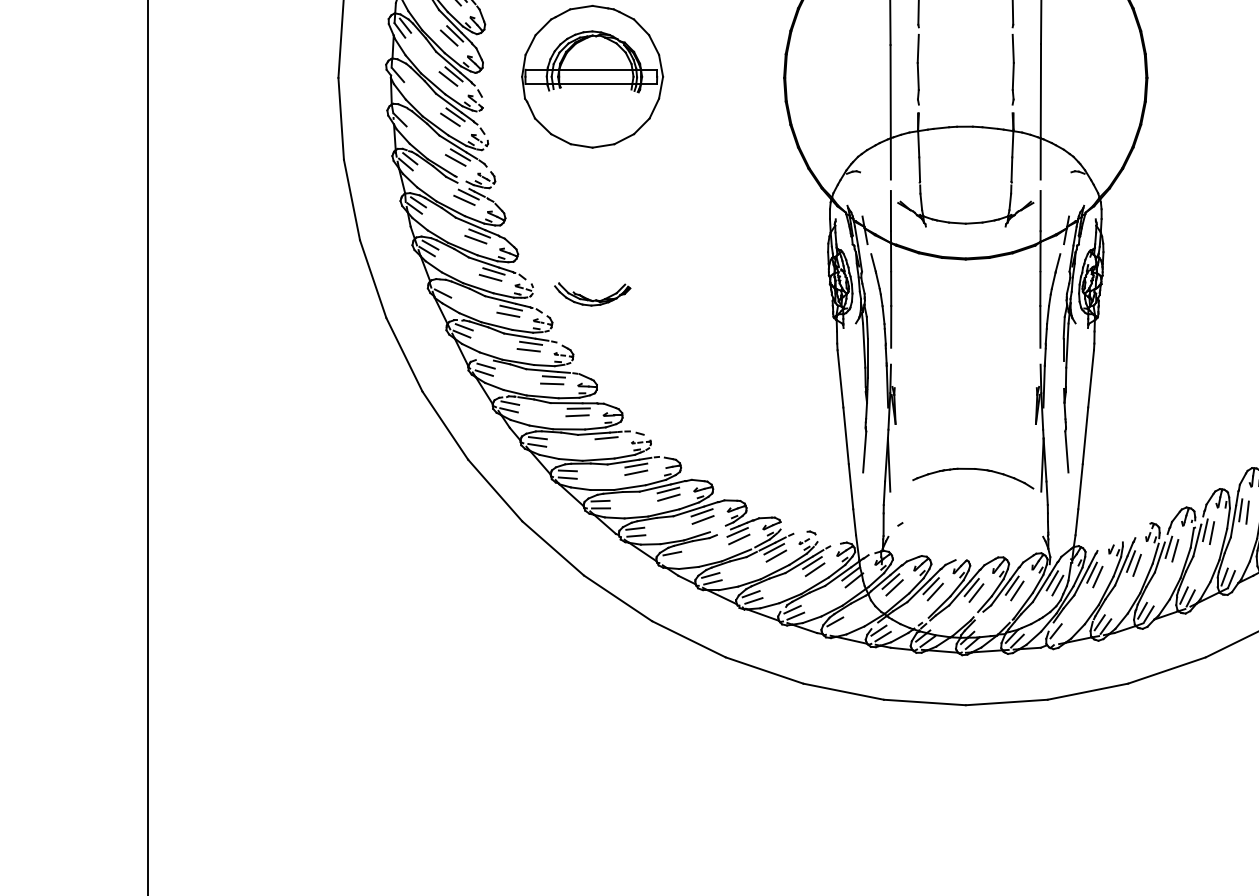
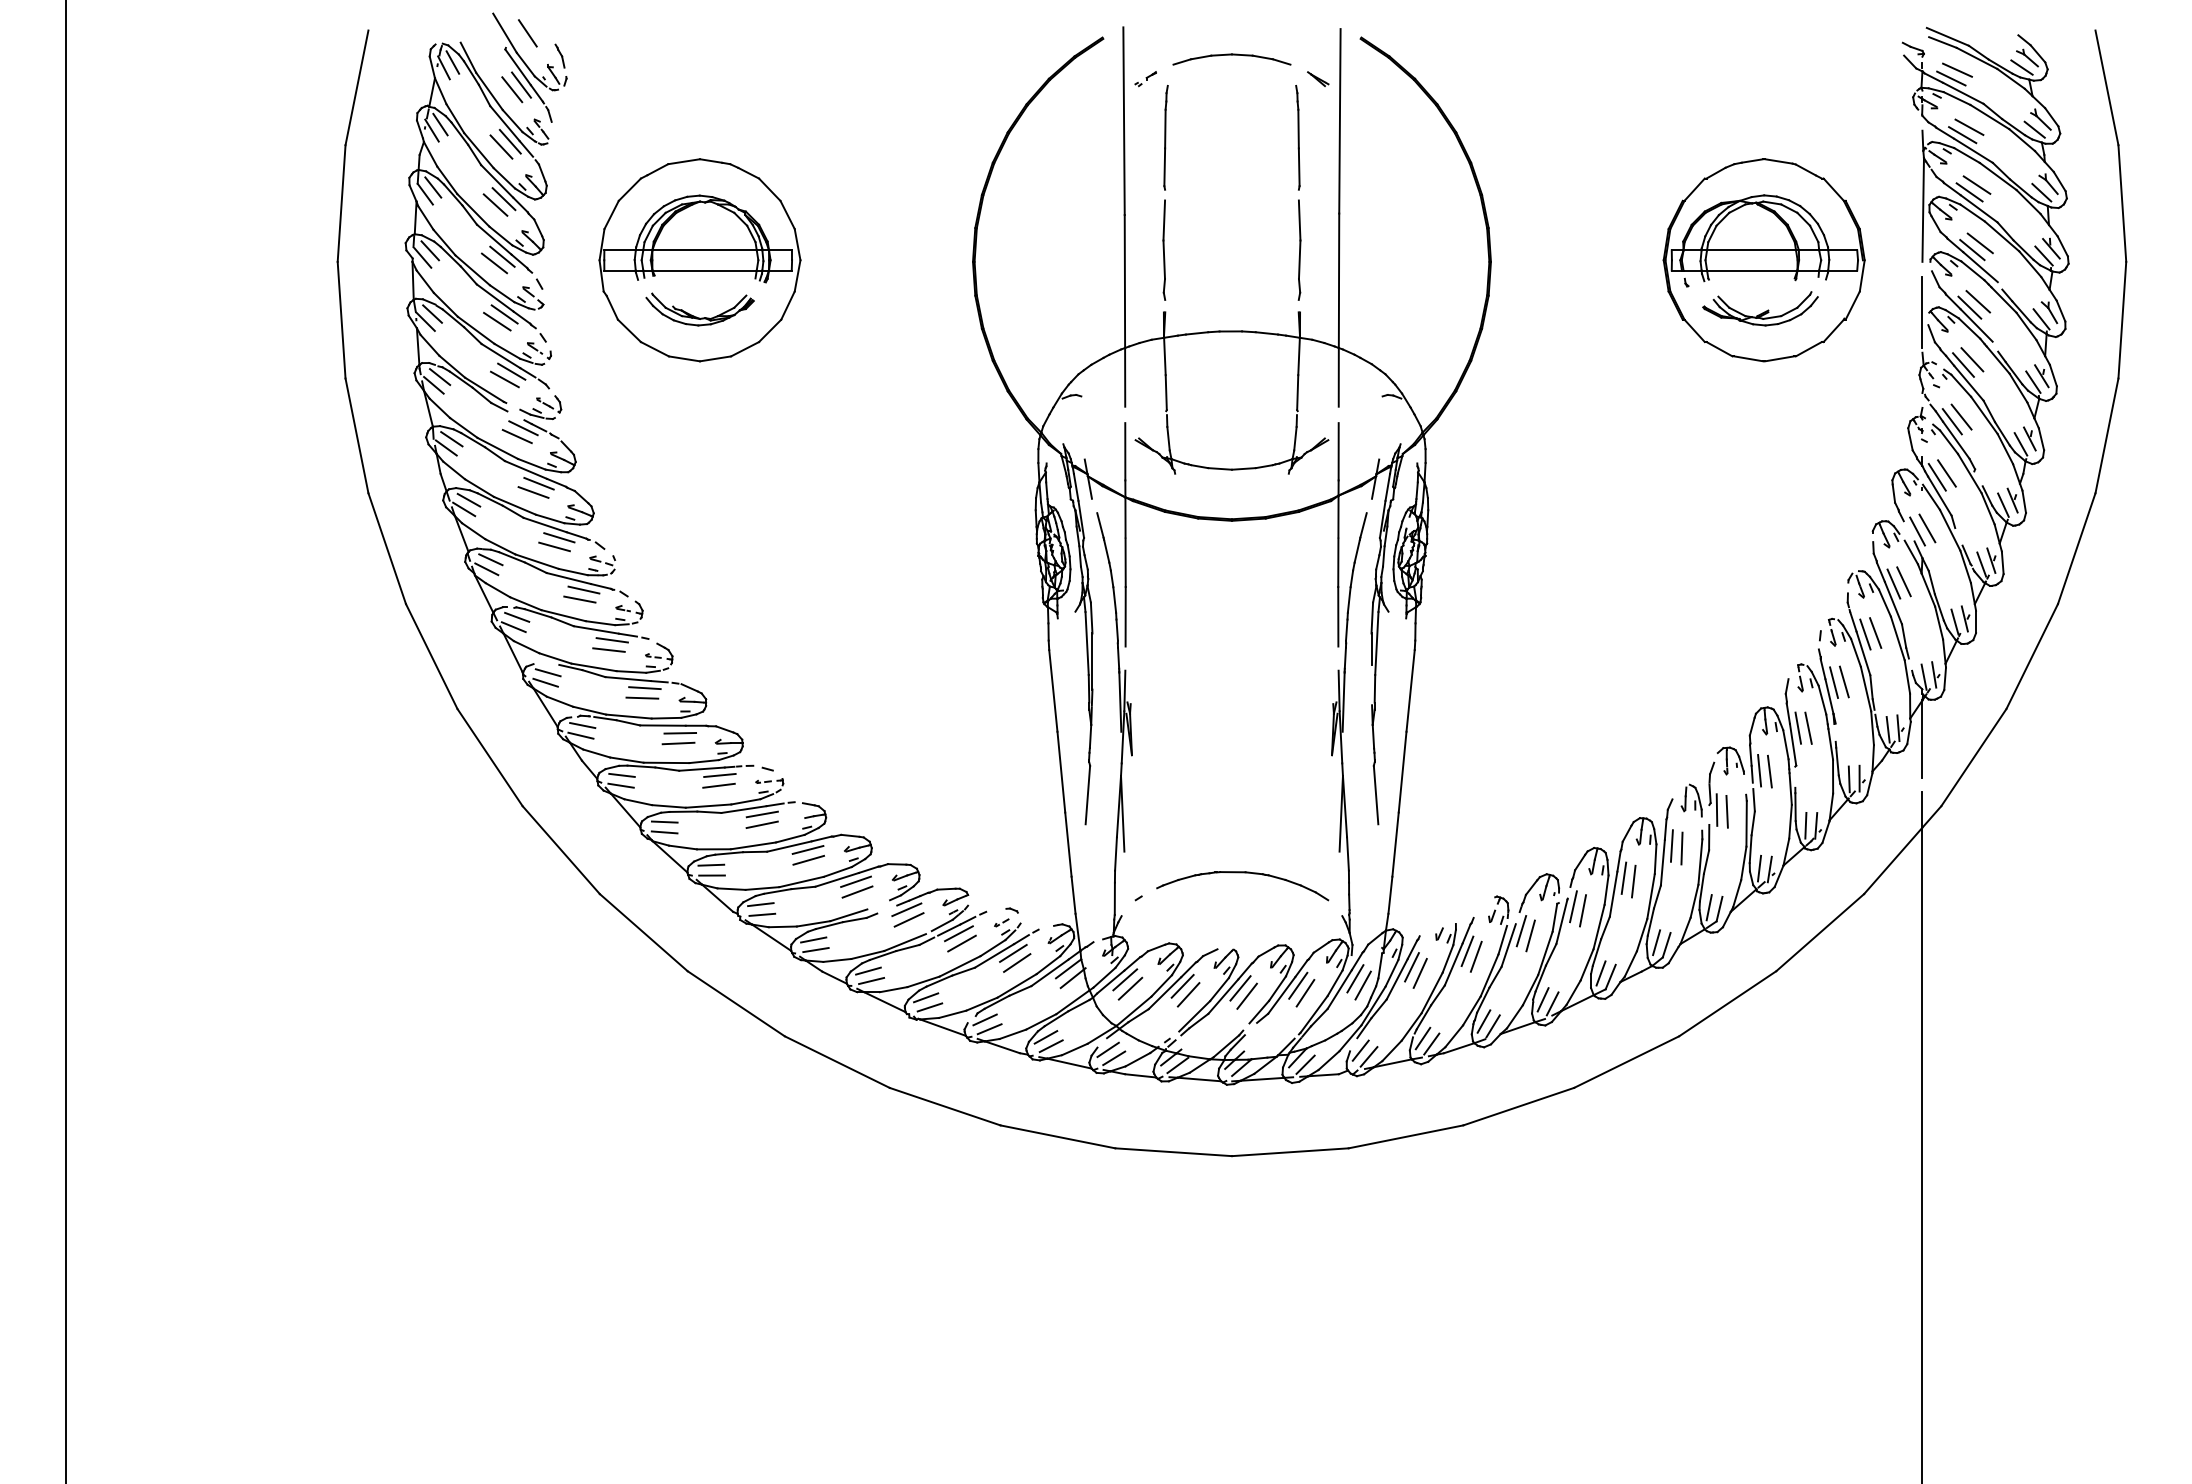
line: (402, 69) -> (429, 250), added
line: (404, 114) -> (432, 313), added
line: (445, 286) -> (490, 559), added
part: (590, 299) -> (696, 316), moved
line: (605, 445) -> (718, 785), added
part: (973, 469) -> (1242, 873), moved
line: (673, 560) -> (815, 950), added
line: (838, 628) -> (1050, 1046), added
line: (1061, 635) -> (1368, 1056), added

